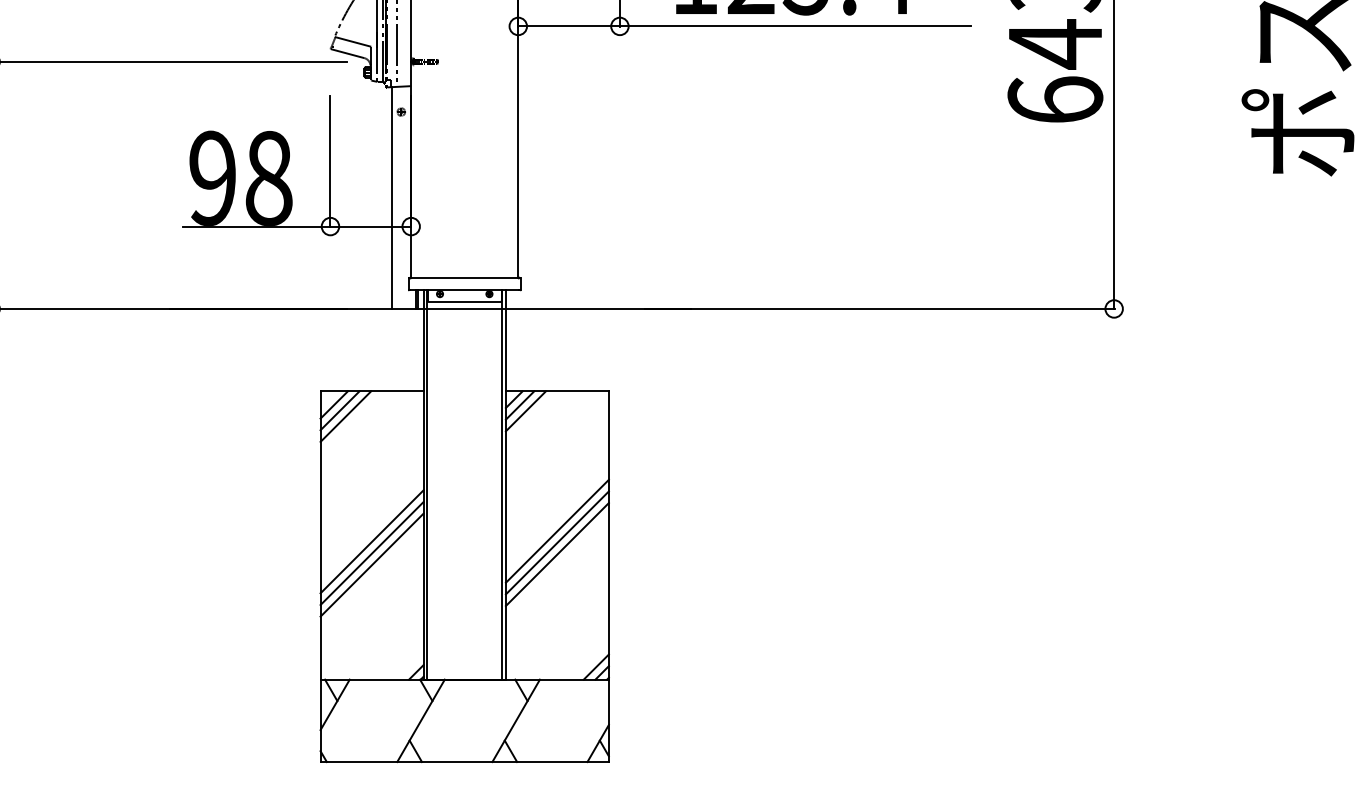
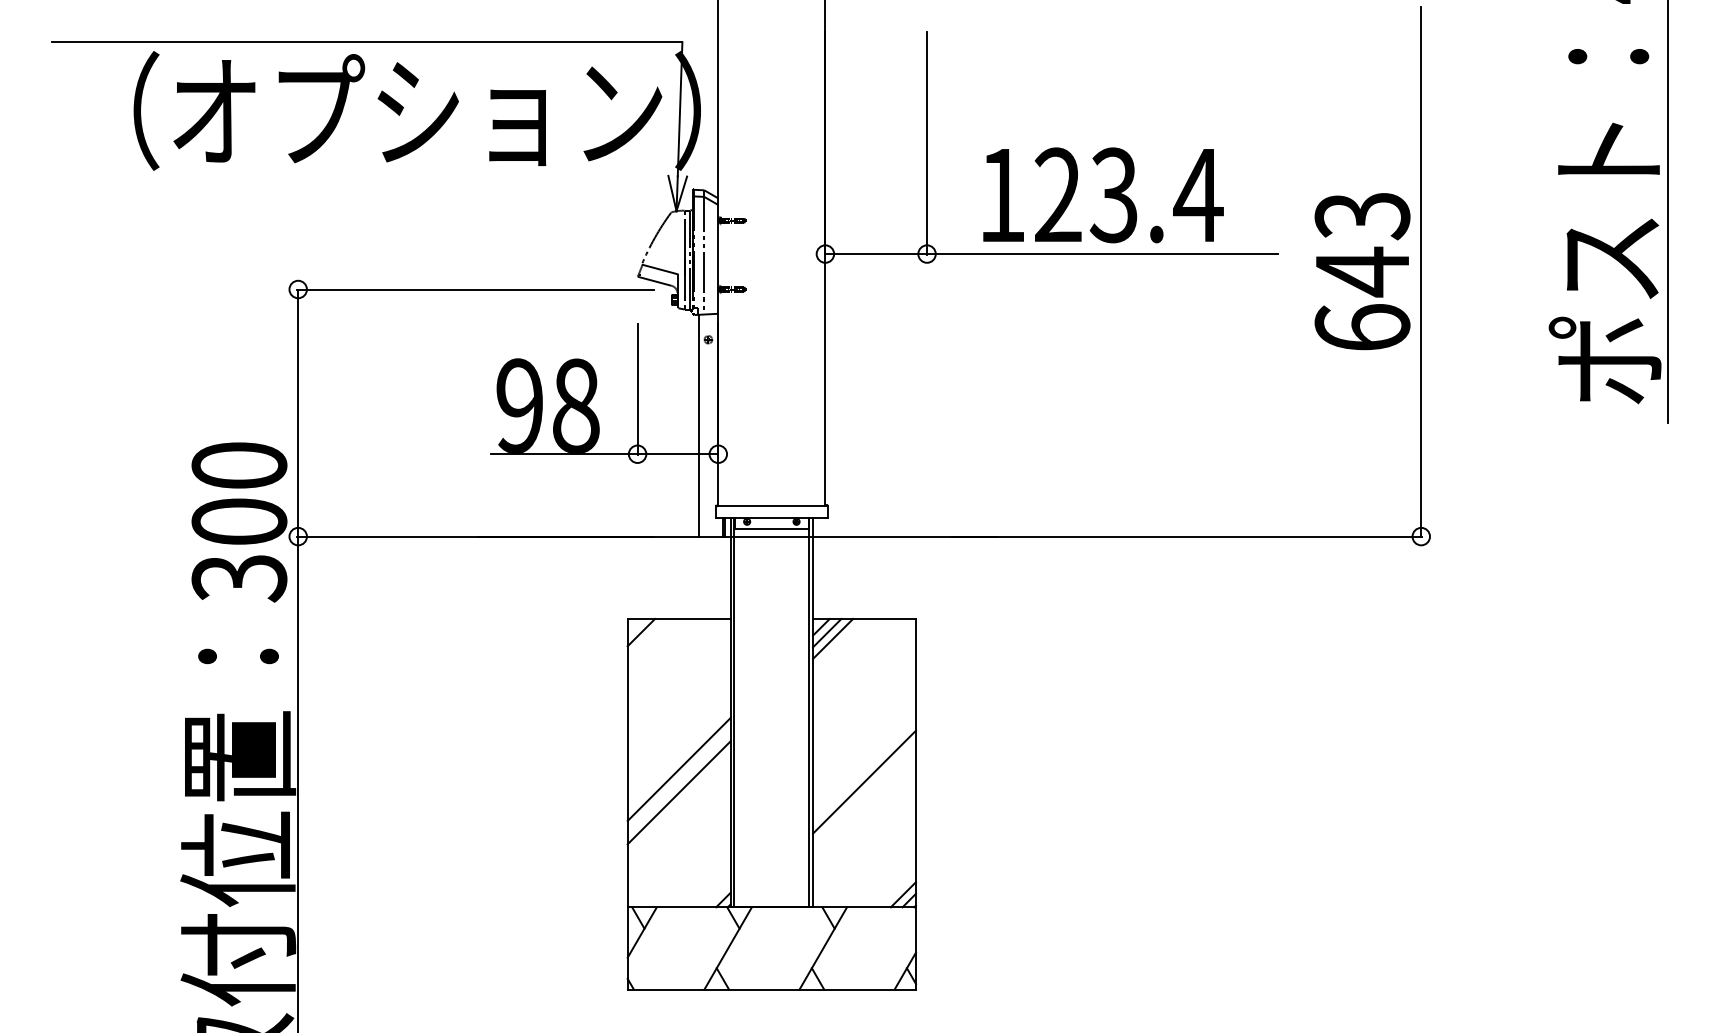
line: (339, 409) -> (646, 637), removed
line: (345, 415) -> (652, 643), removed
line: (557, 530) -> (864, 758), removed
line: (557, 542) -> (864, 770), removed
line: (371, 552) -> (678, 780), removed

